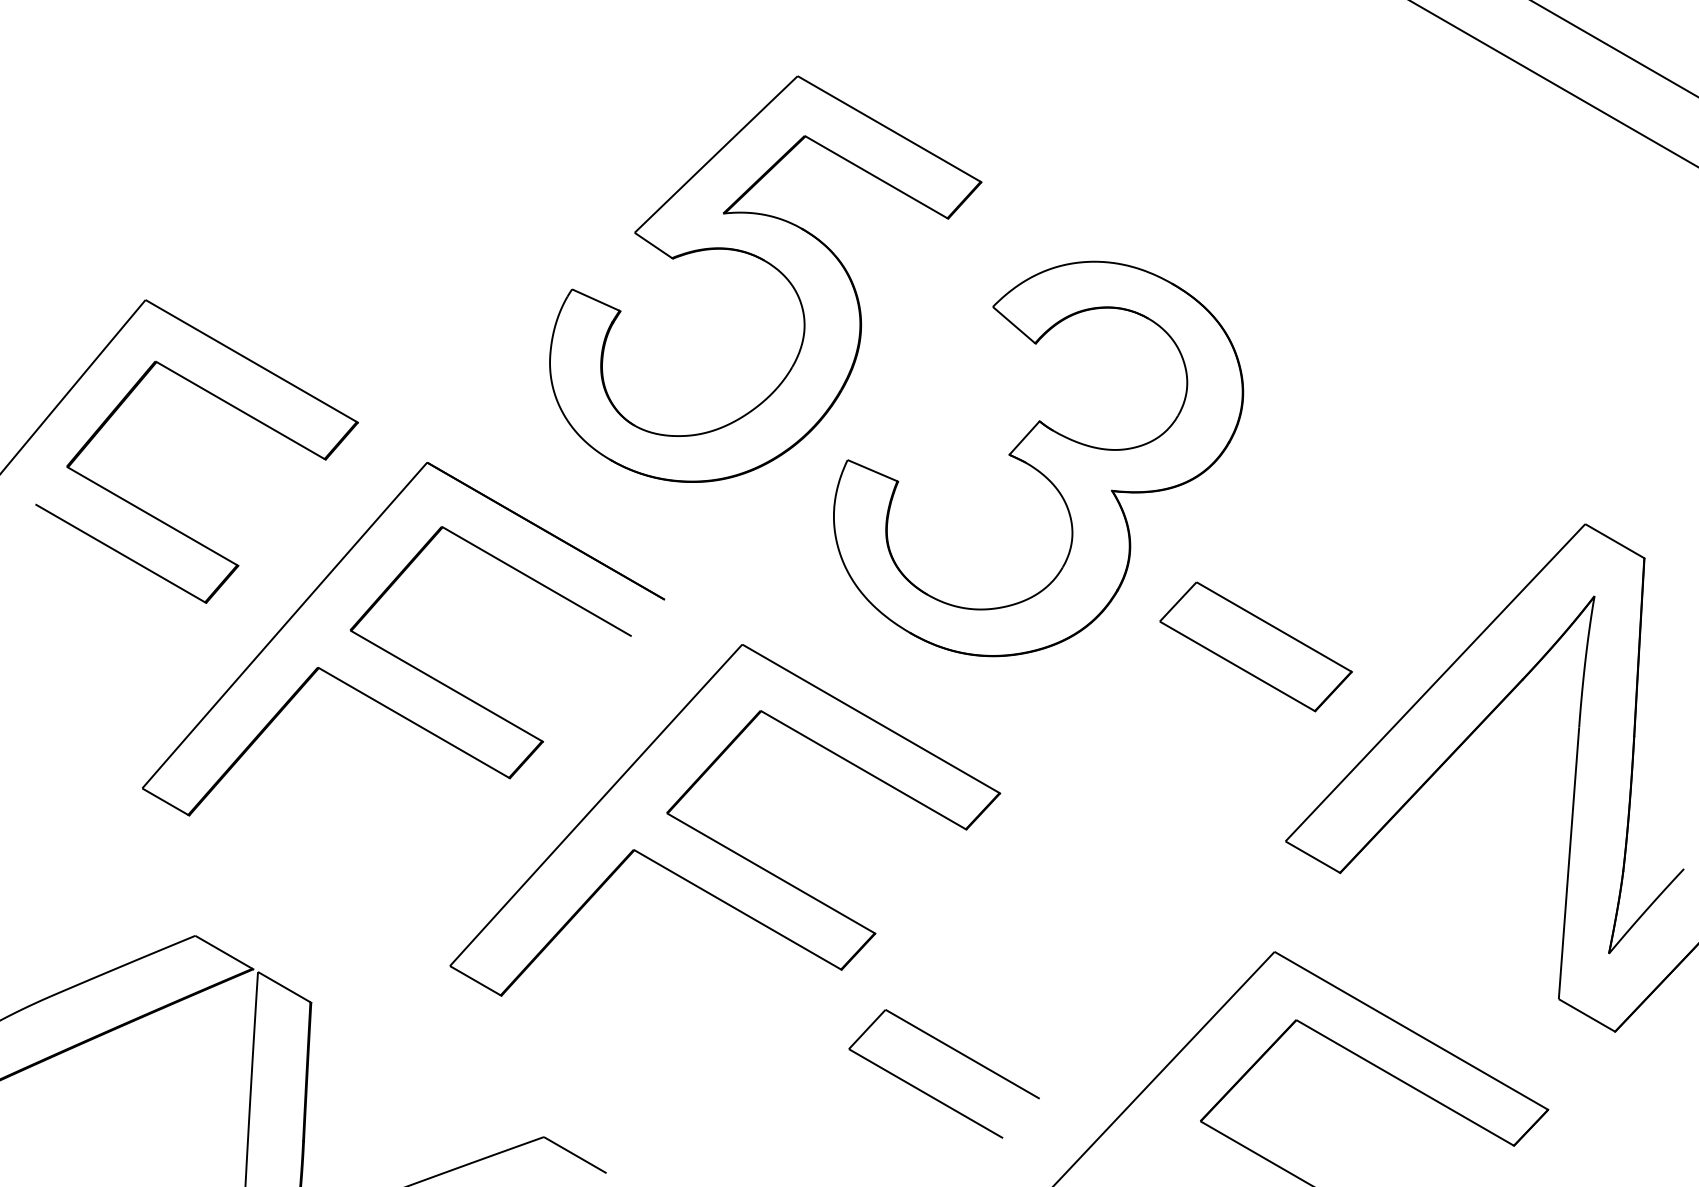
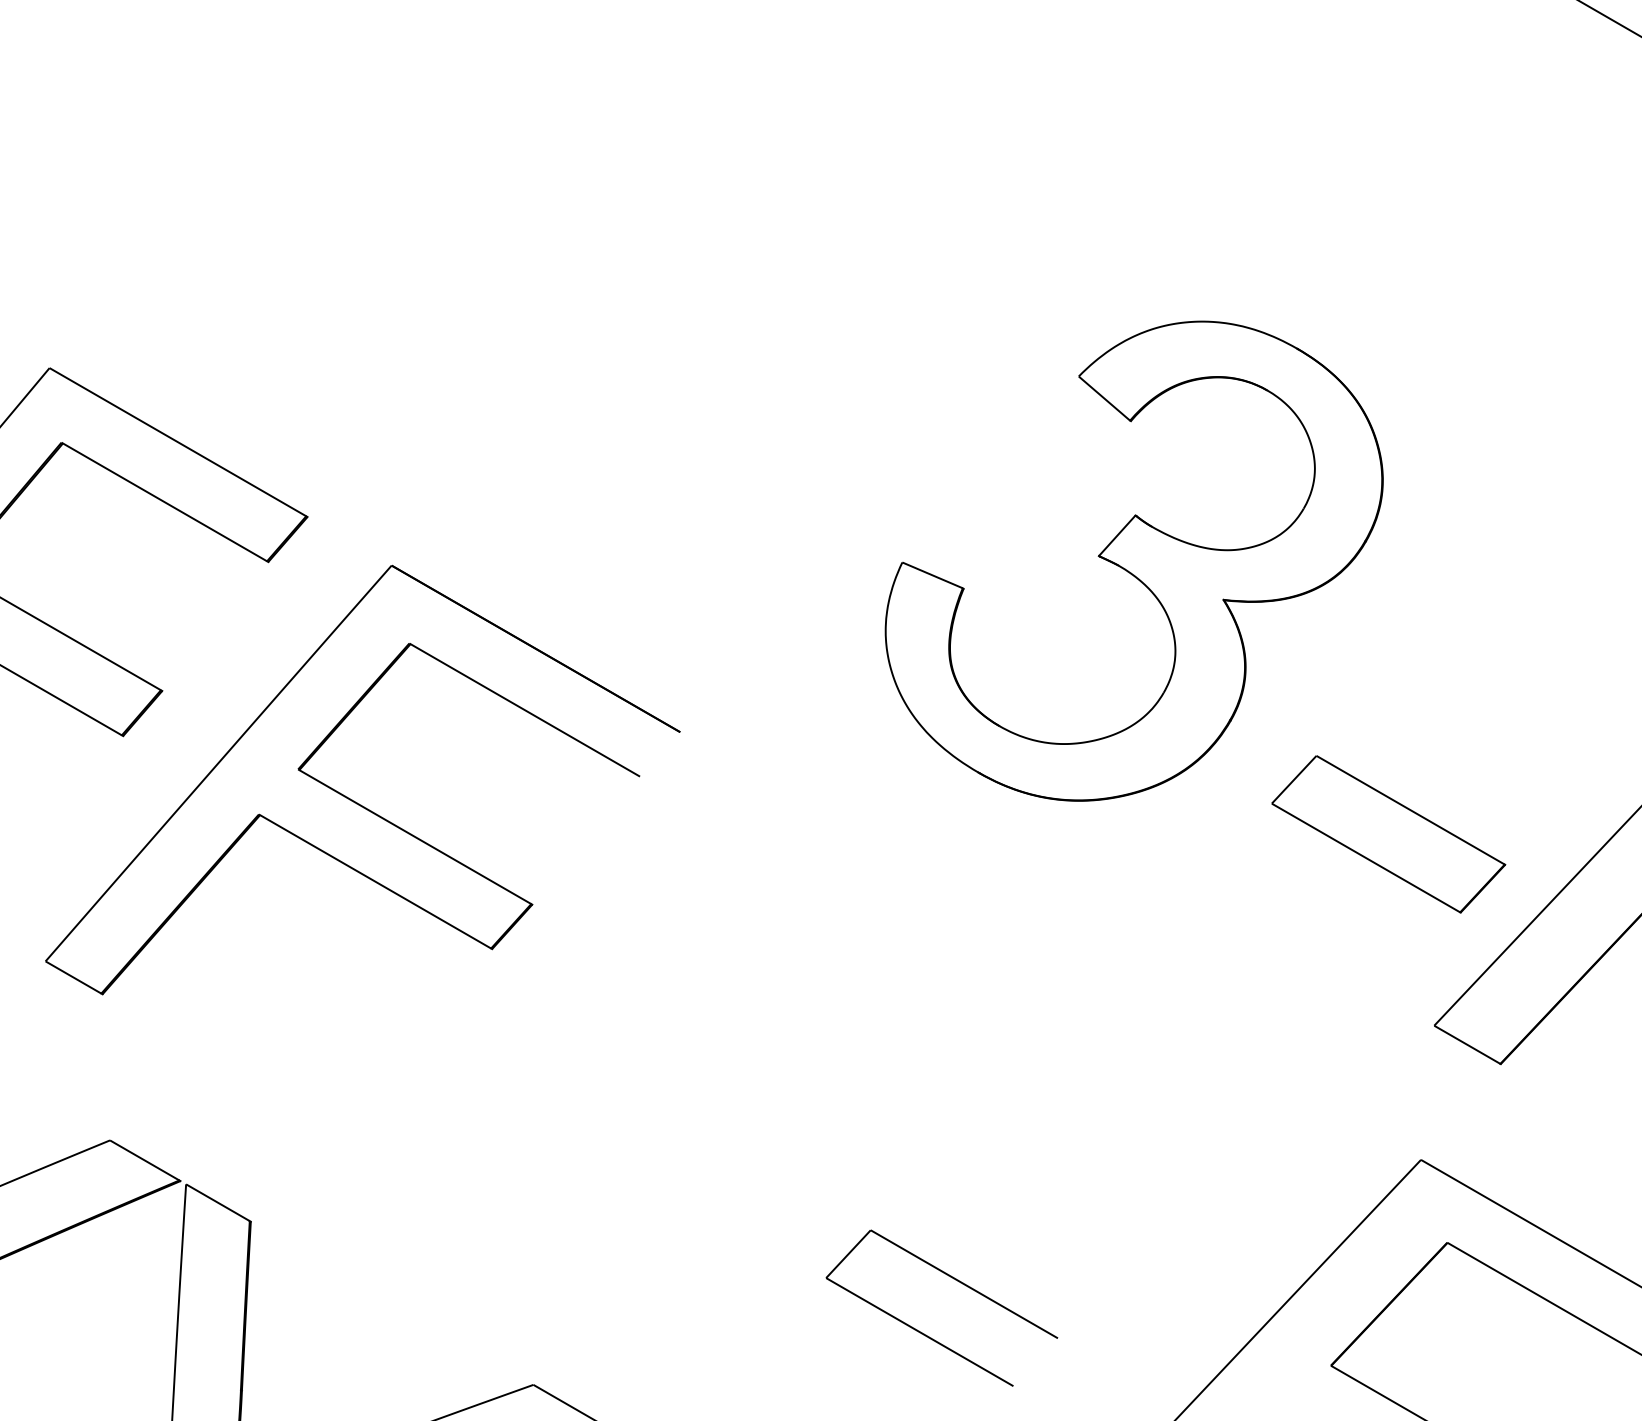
part: (771, 266) -> (809, 327), removed
part: (1255, 646) -> (1388, 833), moved
part: (716, 840) -> (743, 1024), removed
part: (955, 1051) -> (955, 1280), moved

